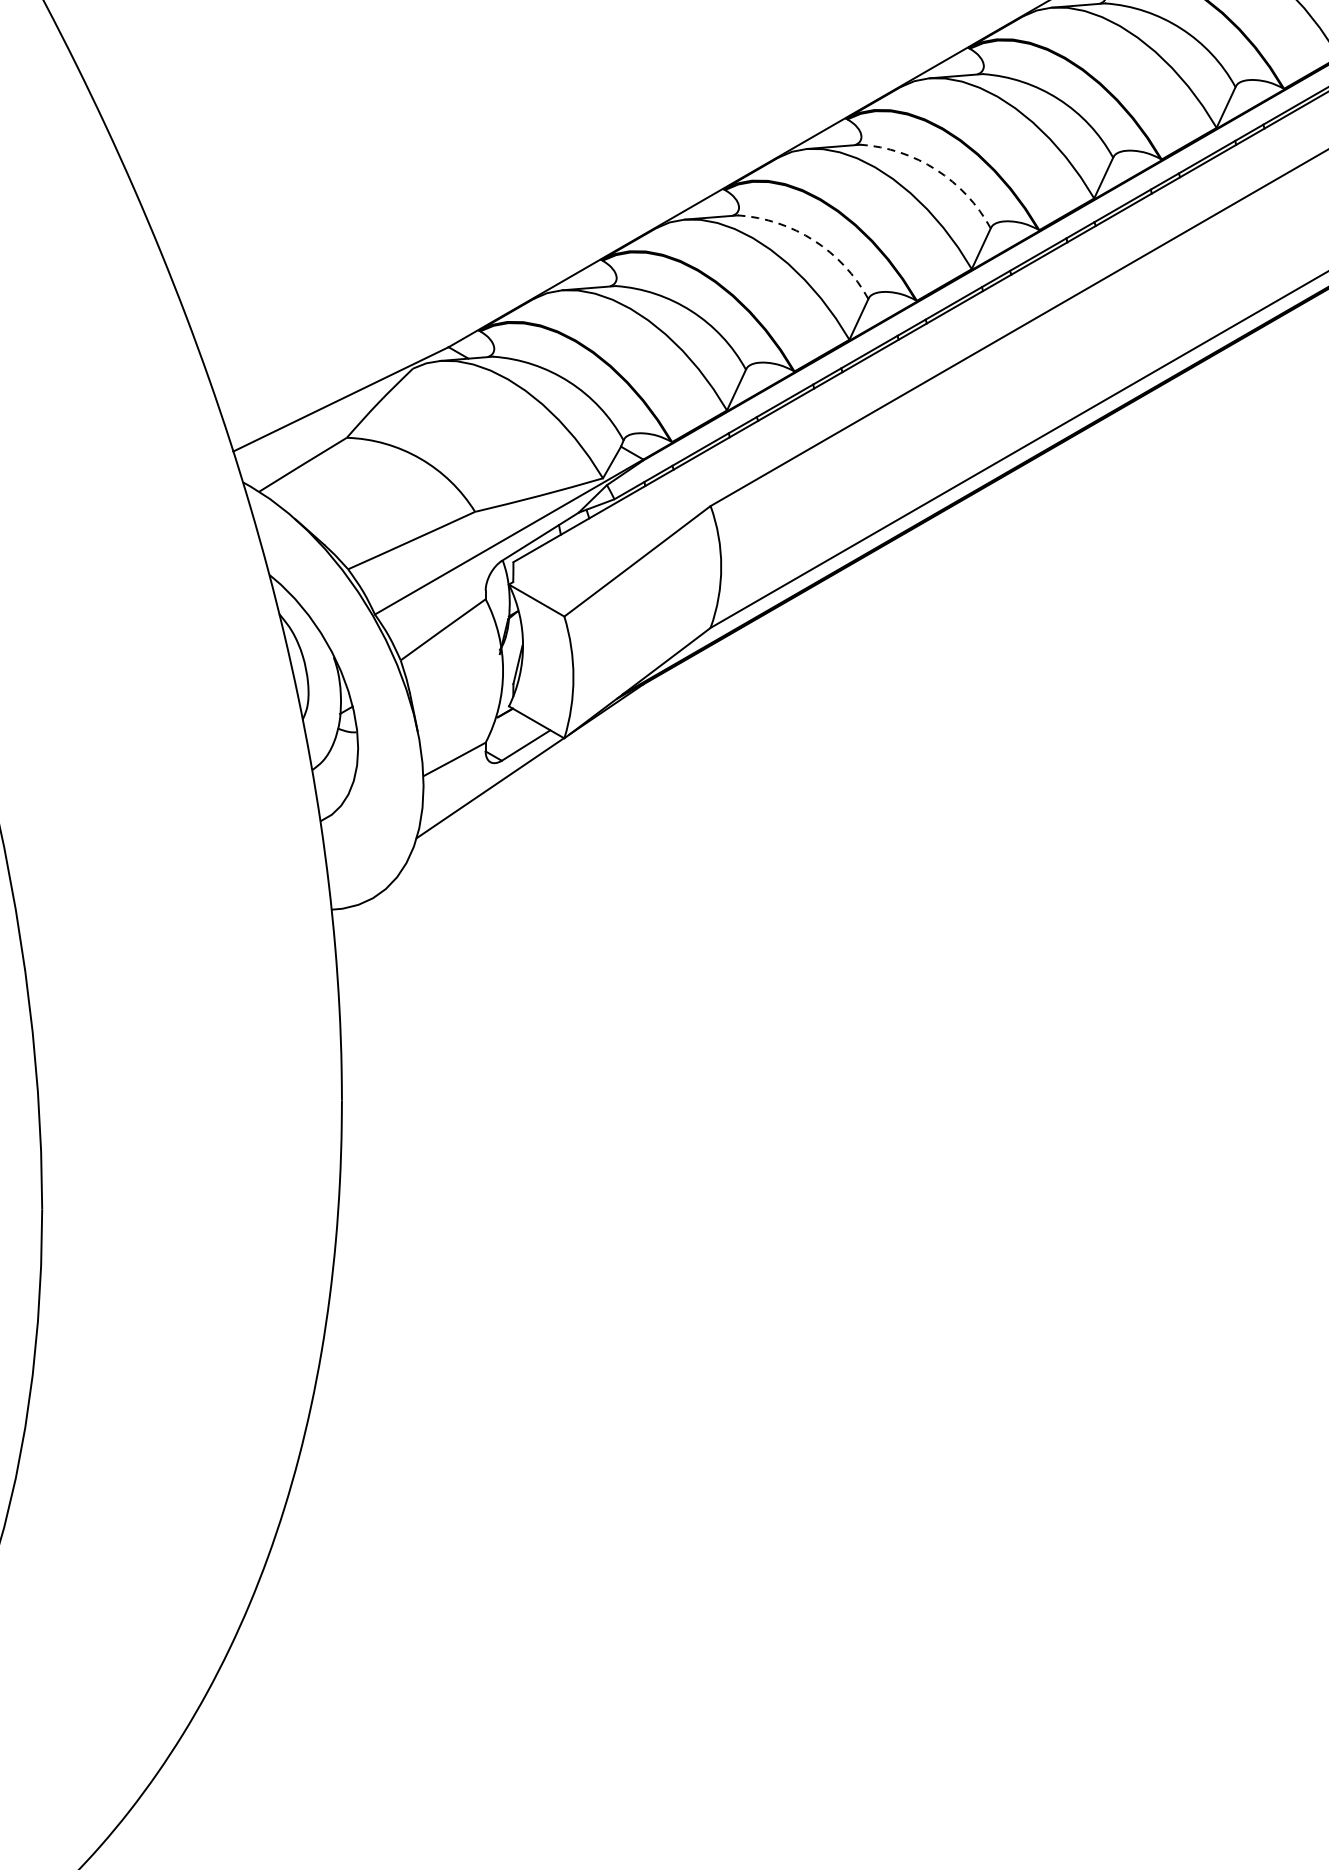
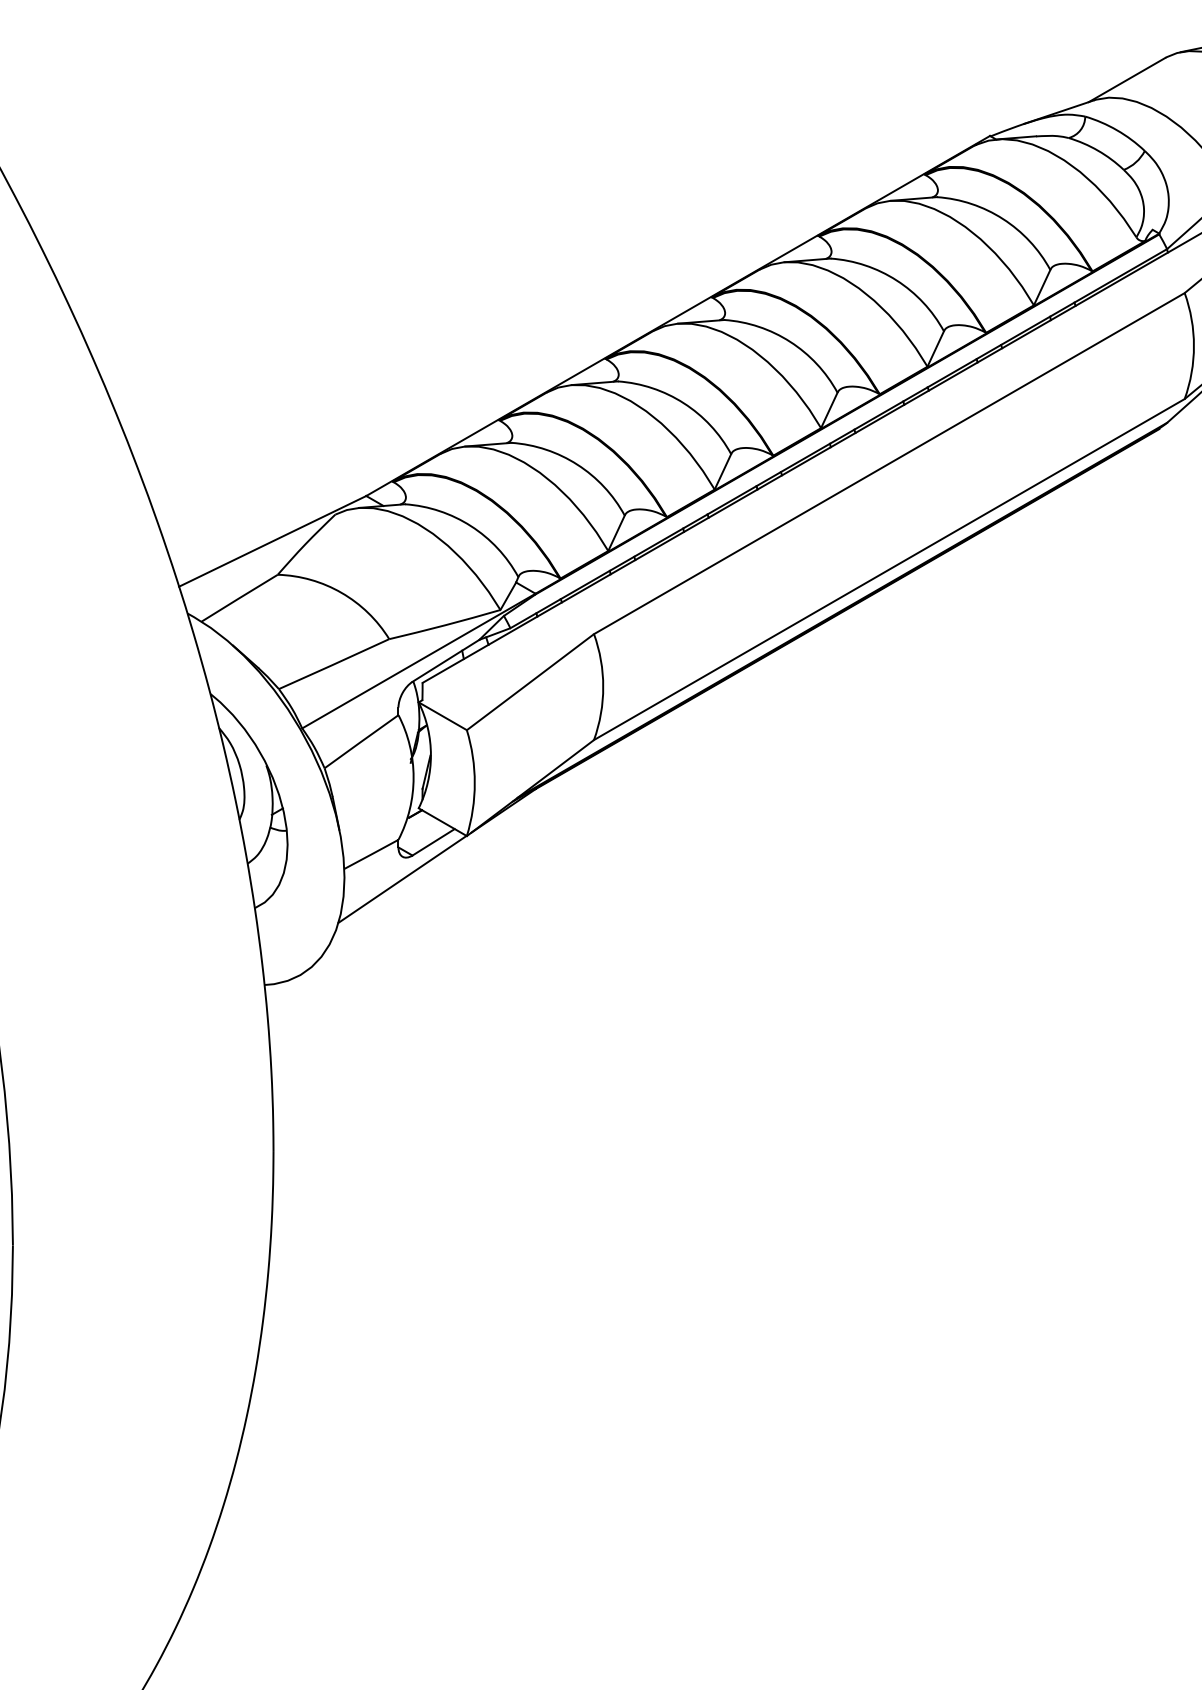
arc: (936, 169) -> (790, 341), dashed -> solid
arc: (813, 240) -> (683, 403), dashed -> solid

